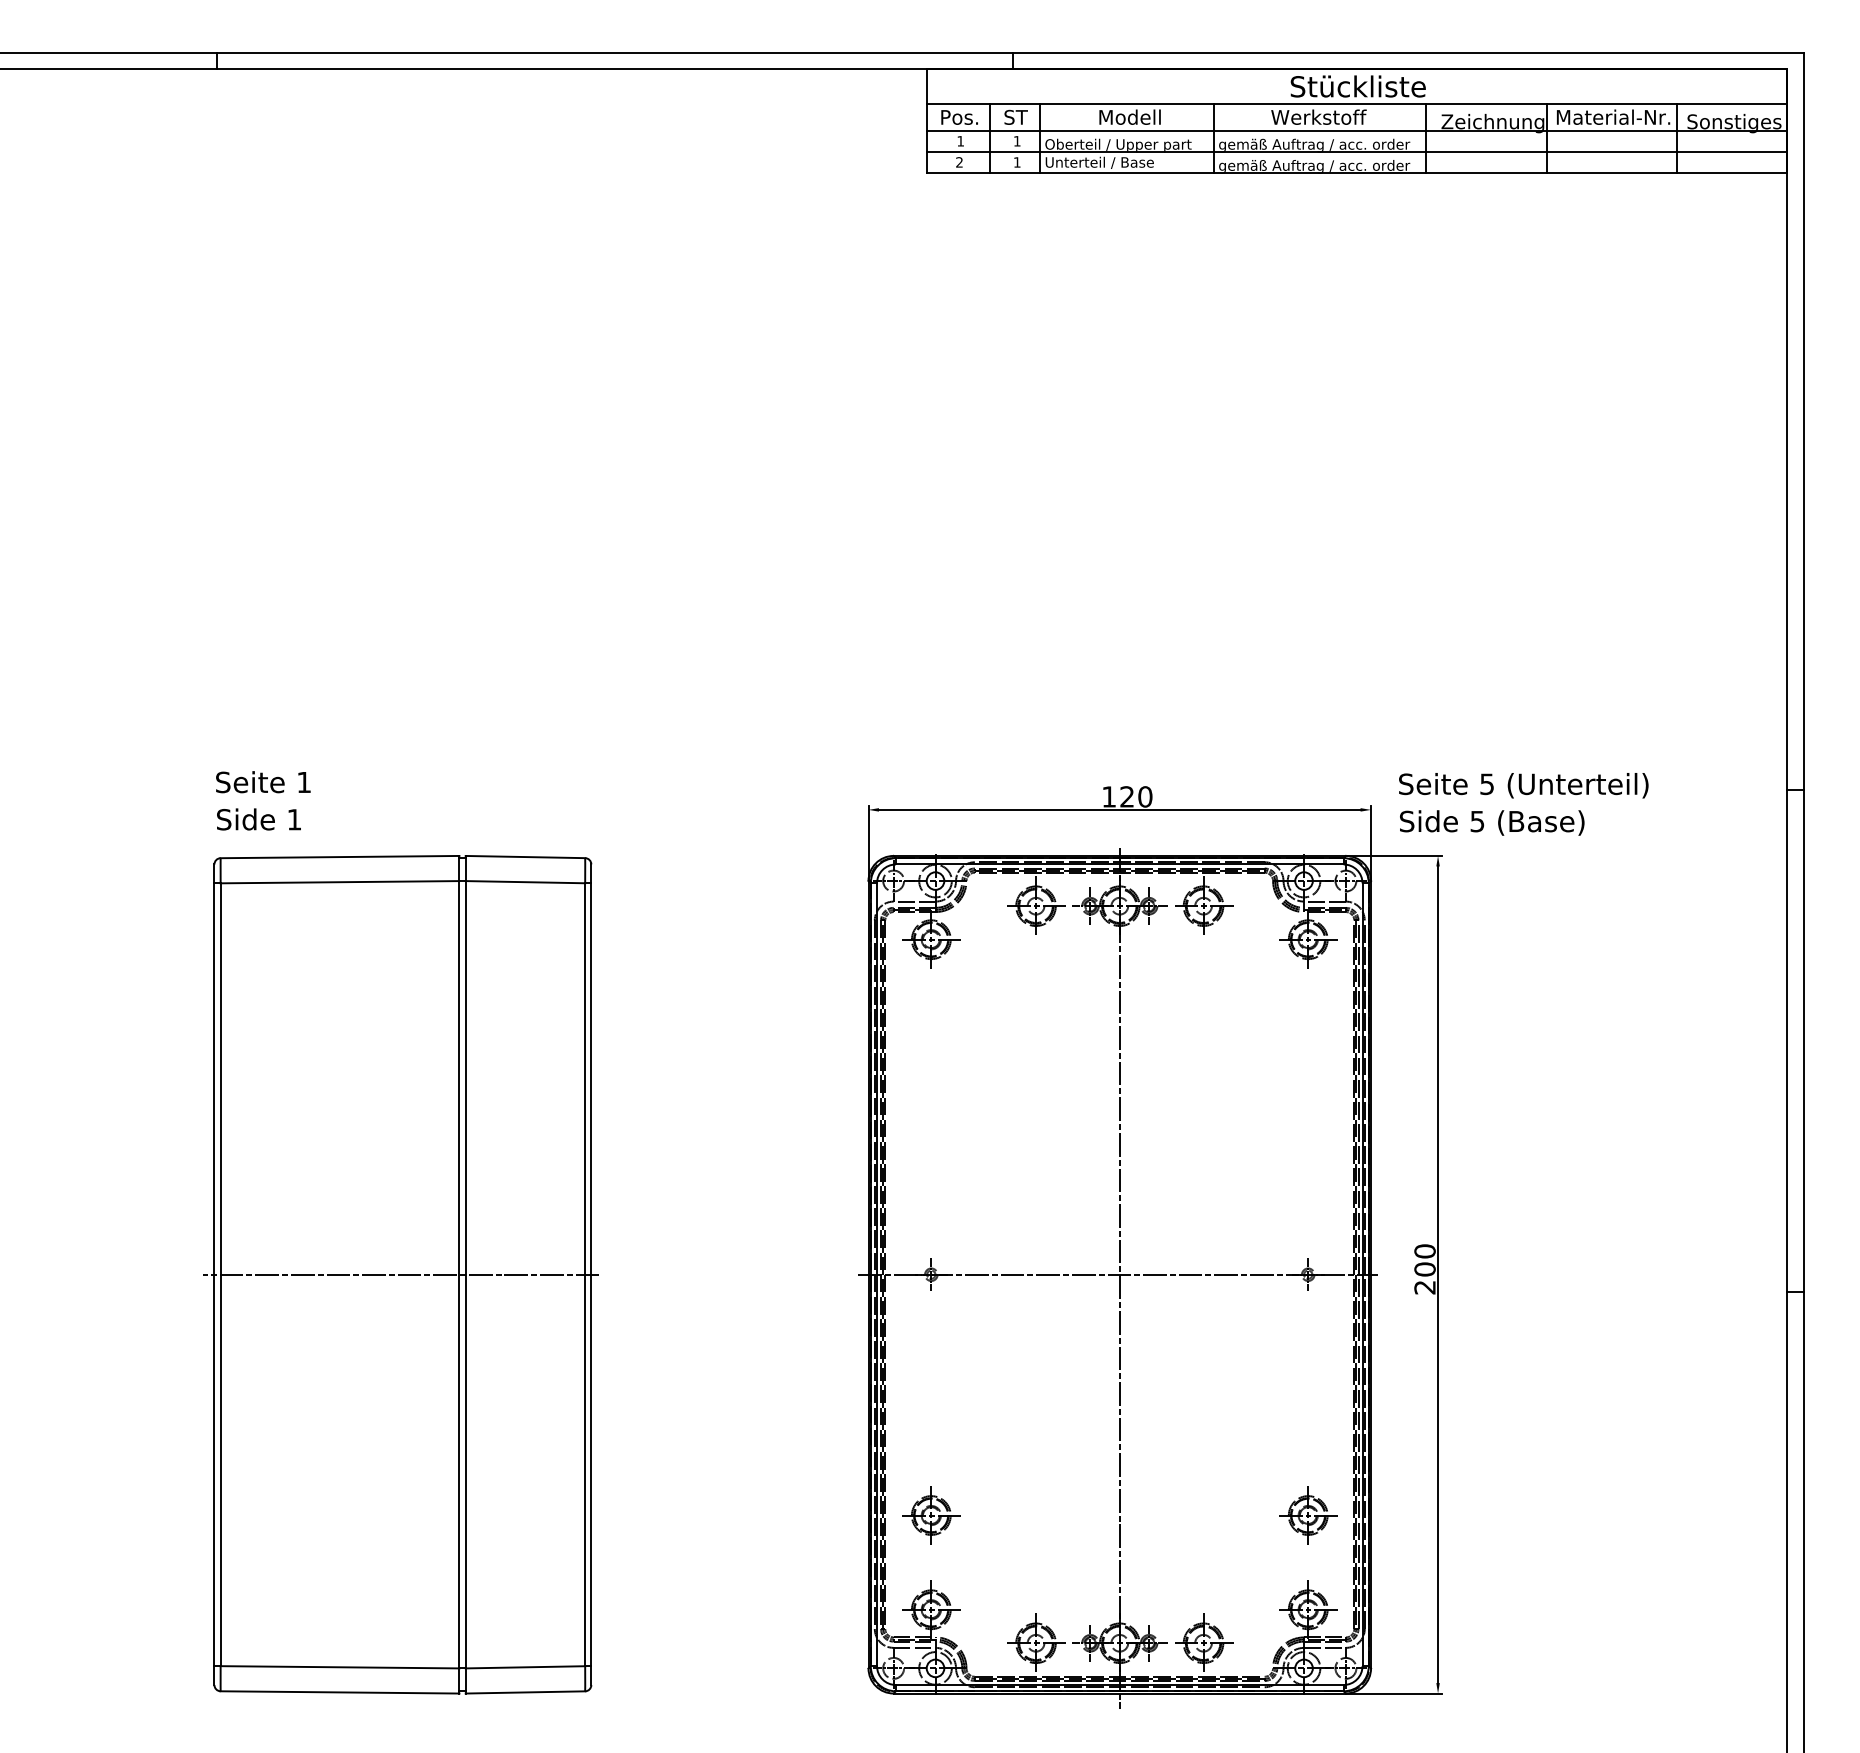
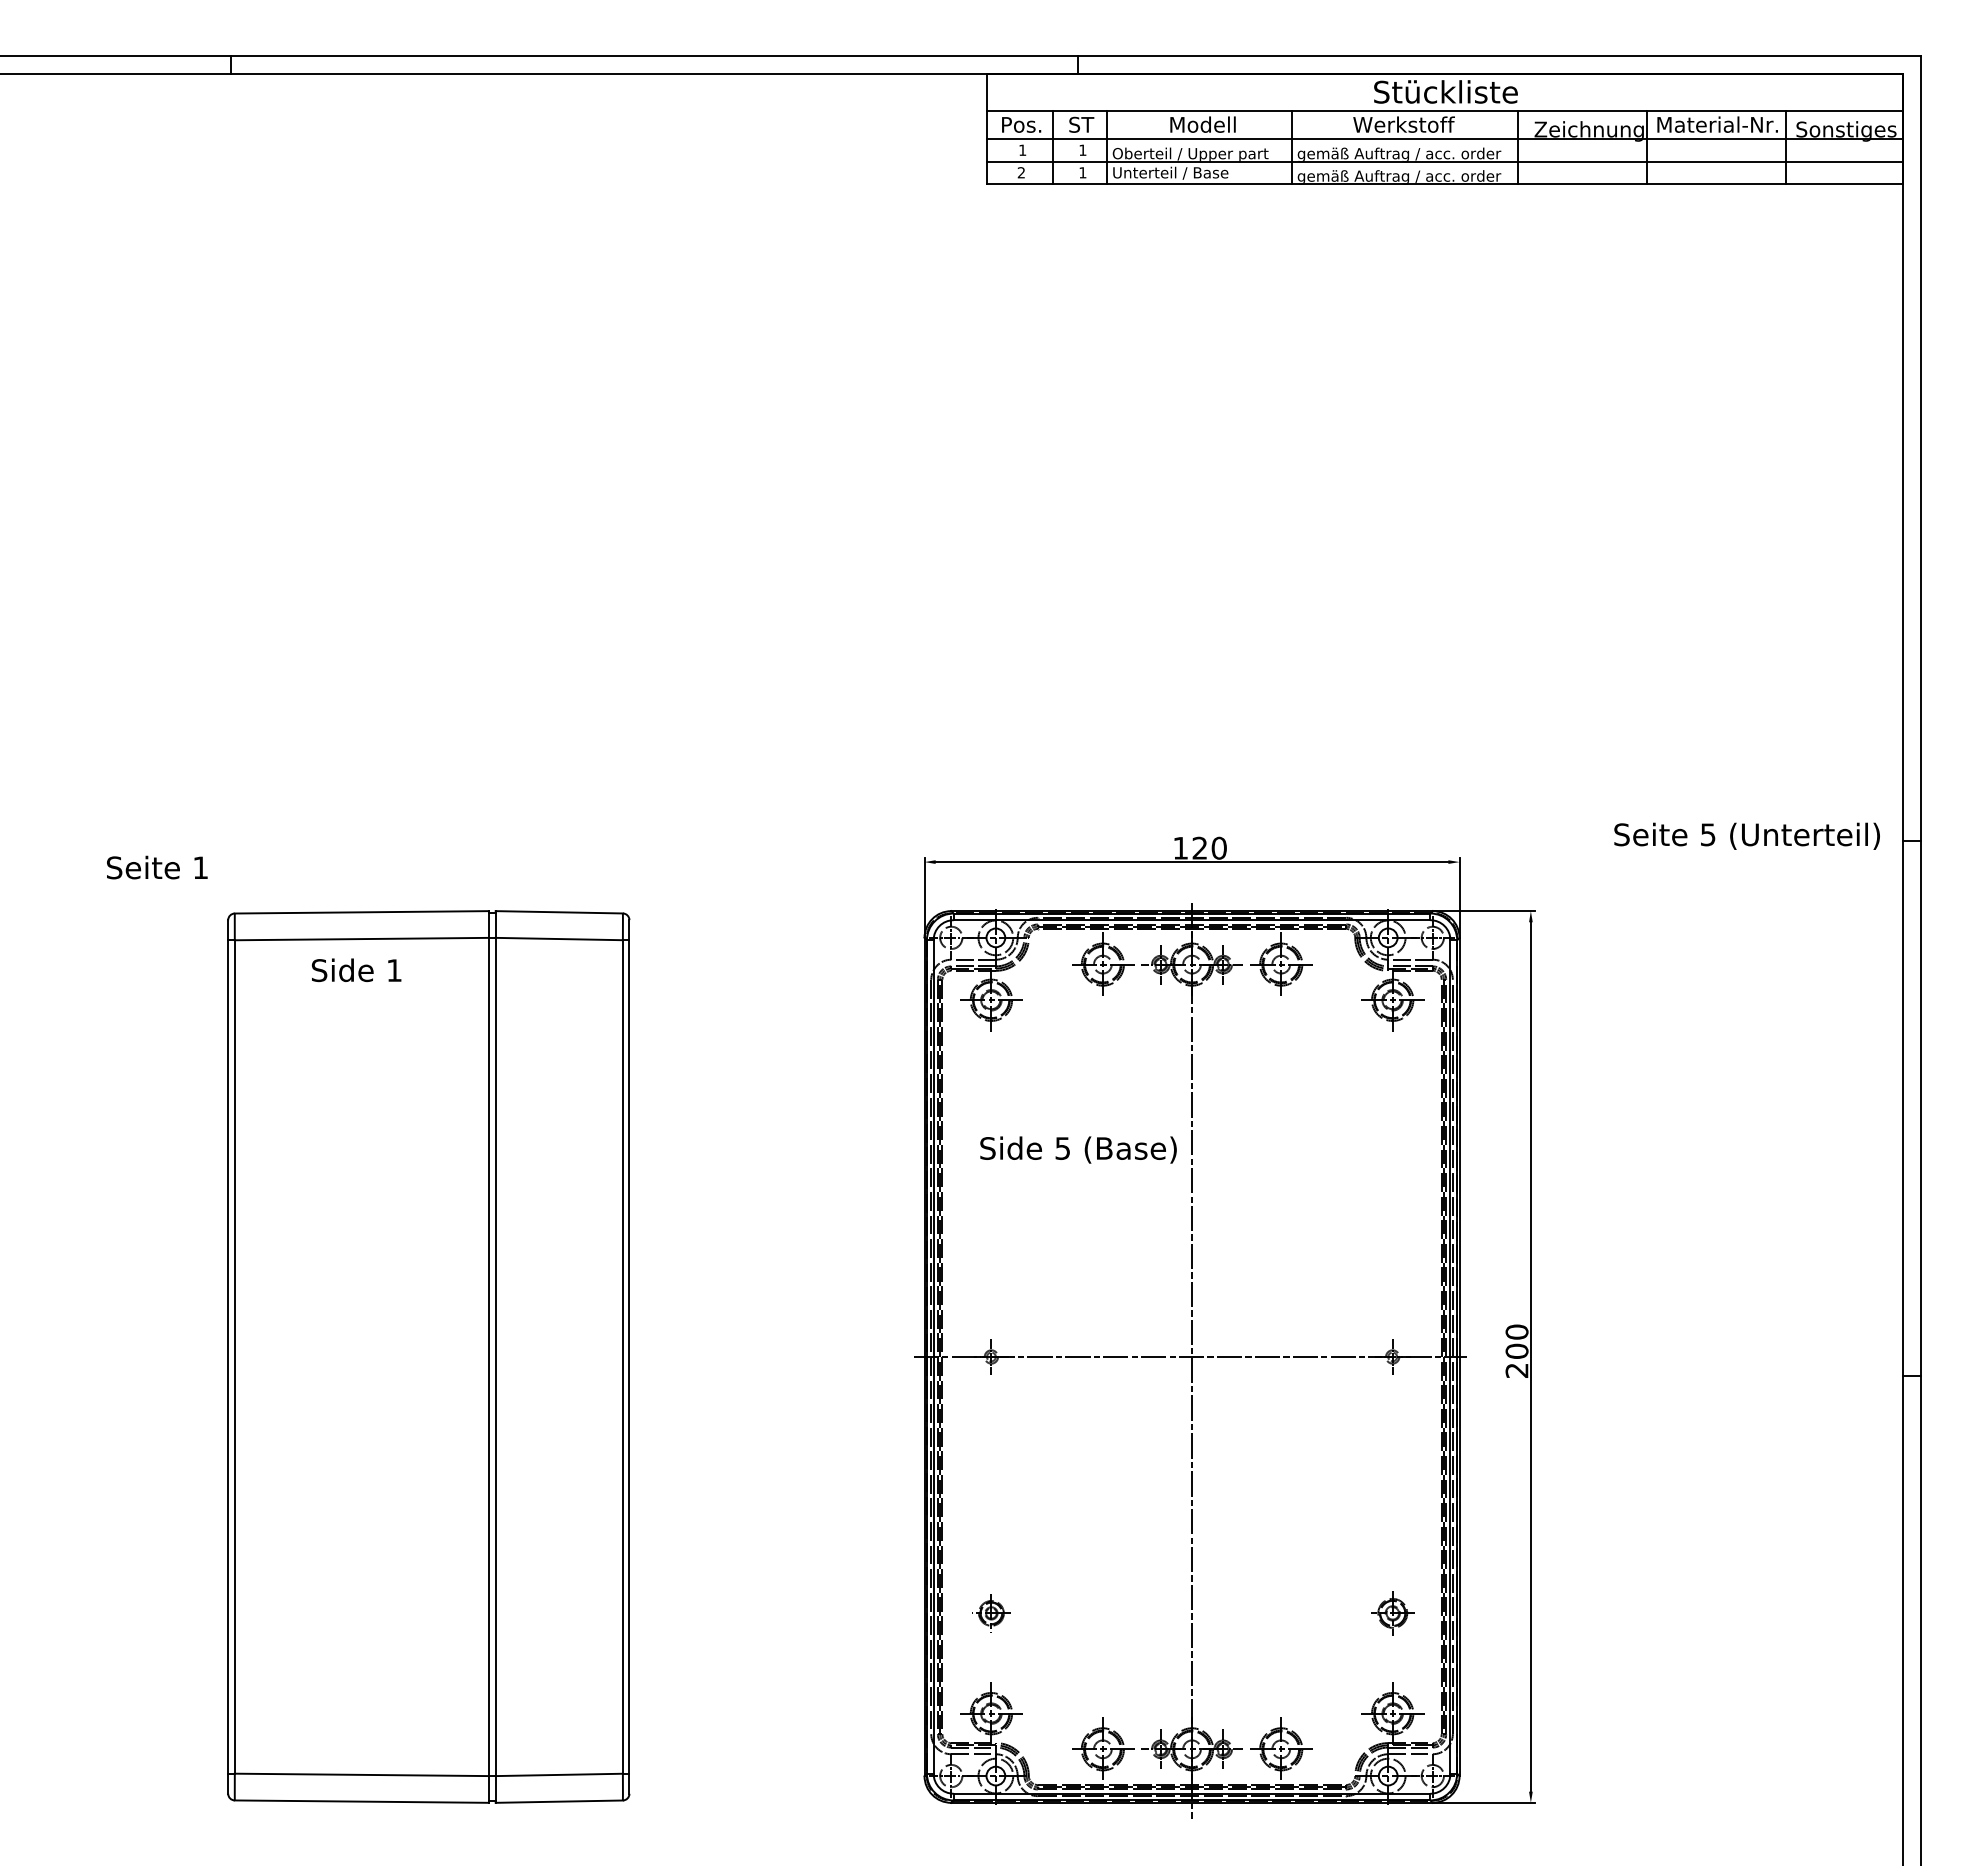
text: (263, 782) -> (157, 867), moved
text: (1523, 784) -> (1746, 835), moved
text: (258, 819) -> (356, 970), moved
text: (1492, 822) -> (1078, 1149), moved
line: (400, 1274) -> (426, 1356), removed
part: (931, 1515) -> (991, 1613), size x0.6
part: (1308, 1515) -> (1392, 1613), size x0.7

